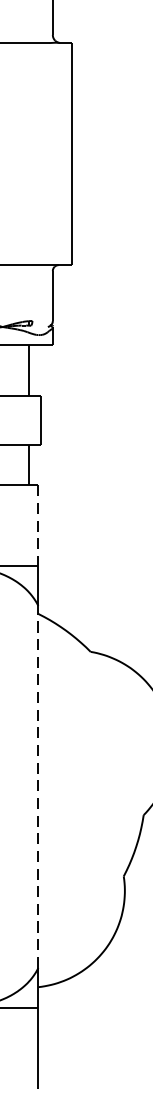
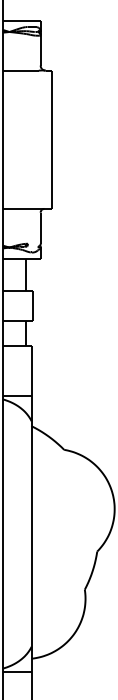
line: (38, 526) -> (31, 371), dashed -> solid
line: (38, 787) -> (31, 534), dashed -> solid

